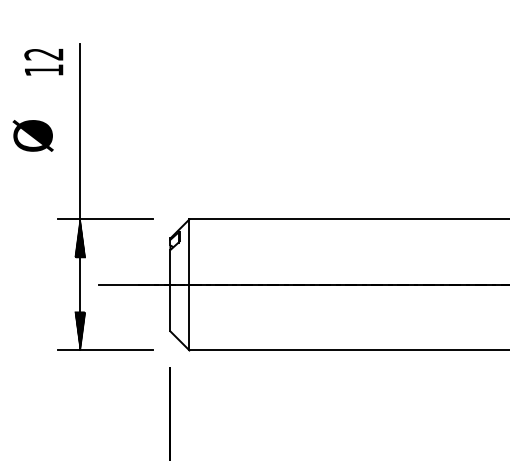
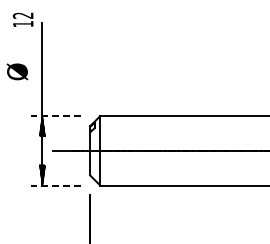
text: (42, 61) -> (22, 19), moved
line: (104, 220) -> (55, 116), solid -> dashed
line: (104, 350) -> (55, 185), solid -> dashed

